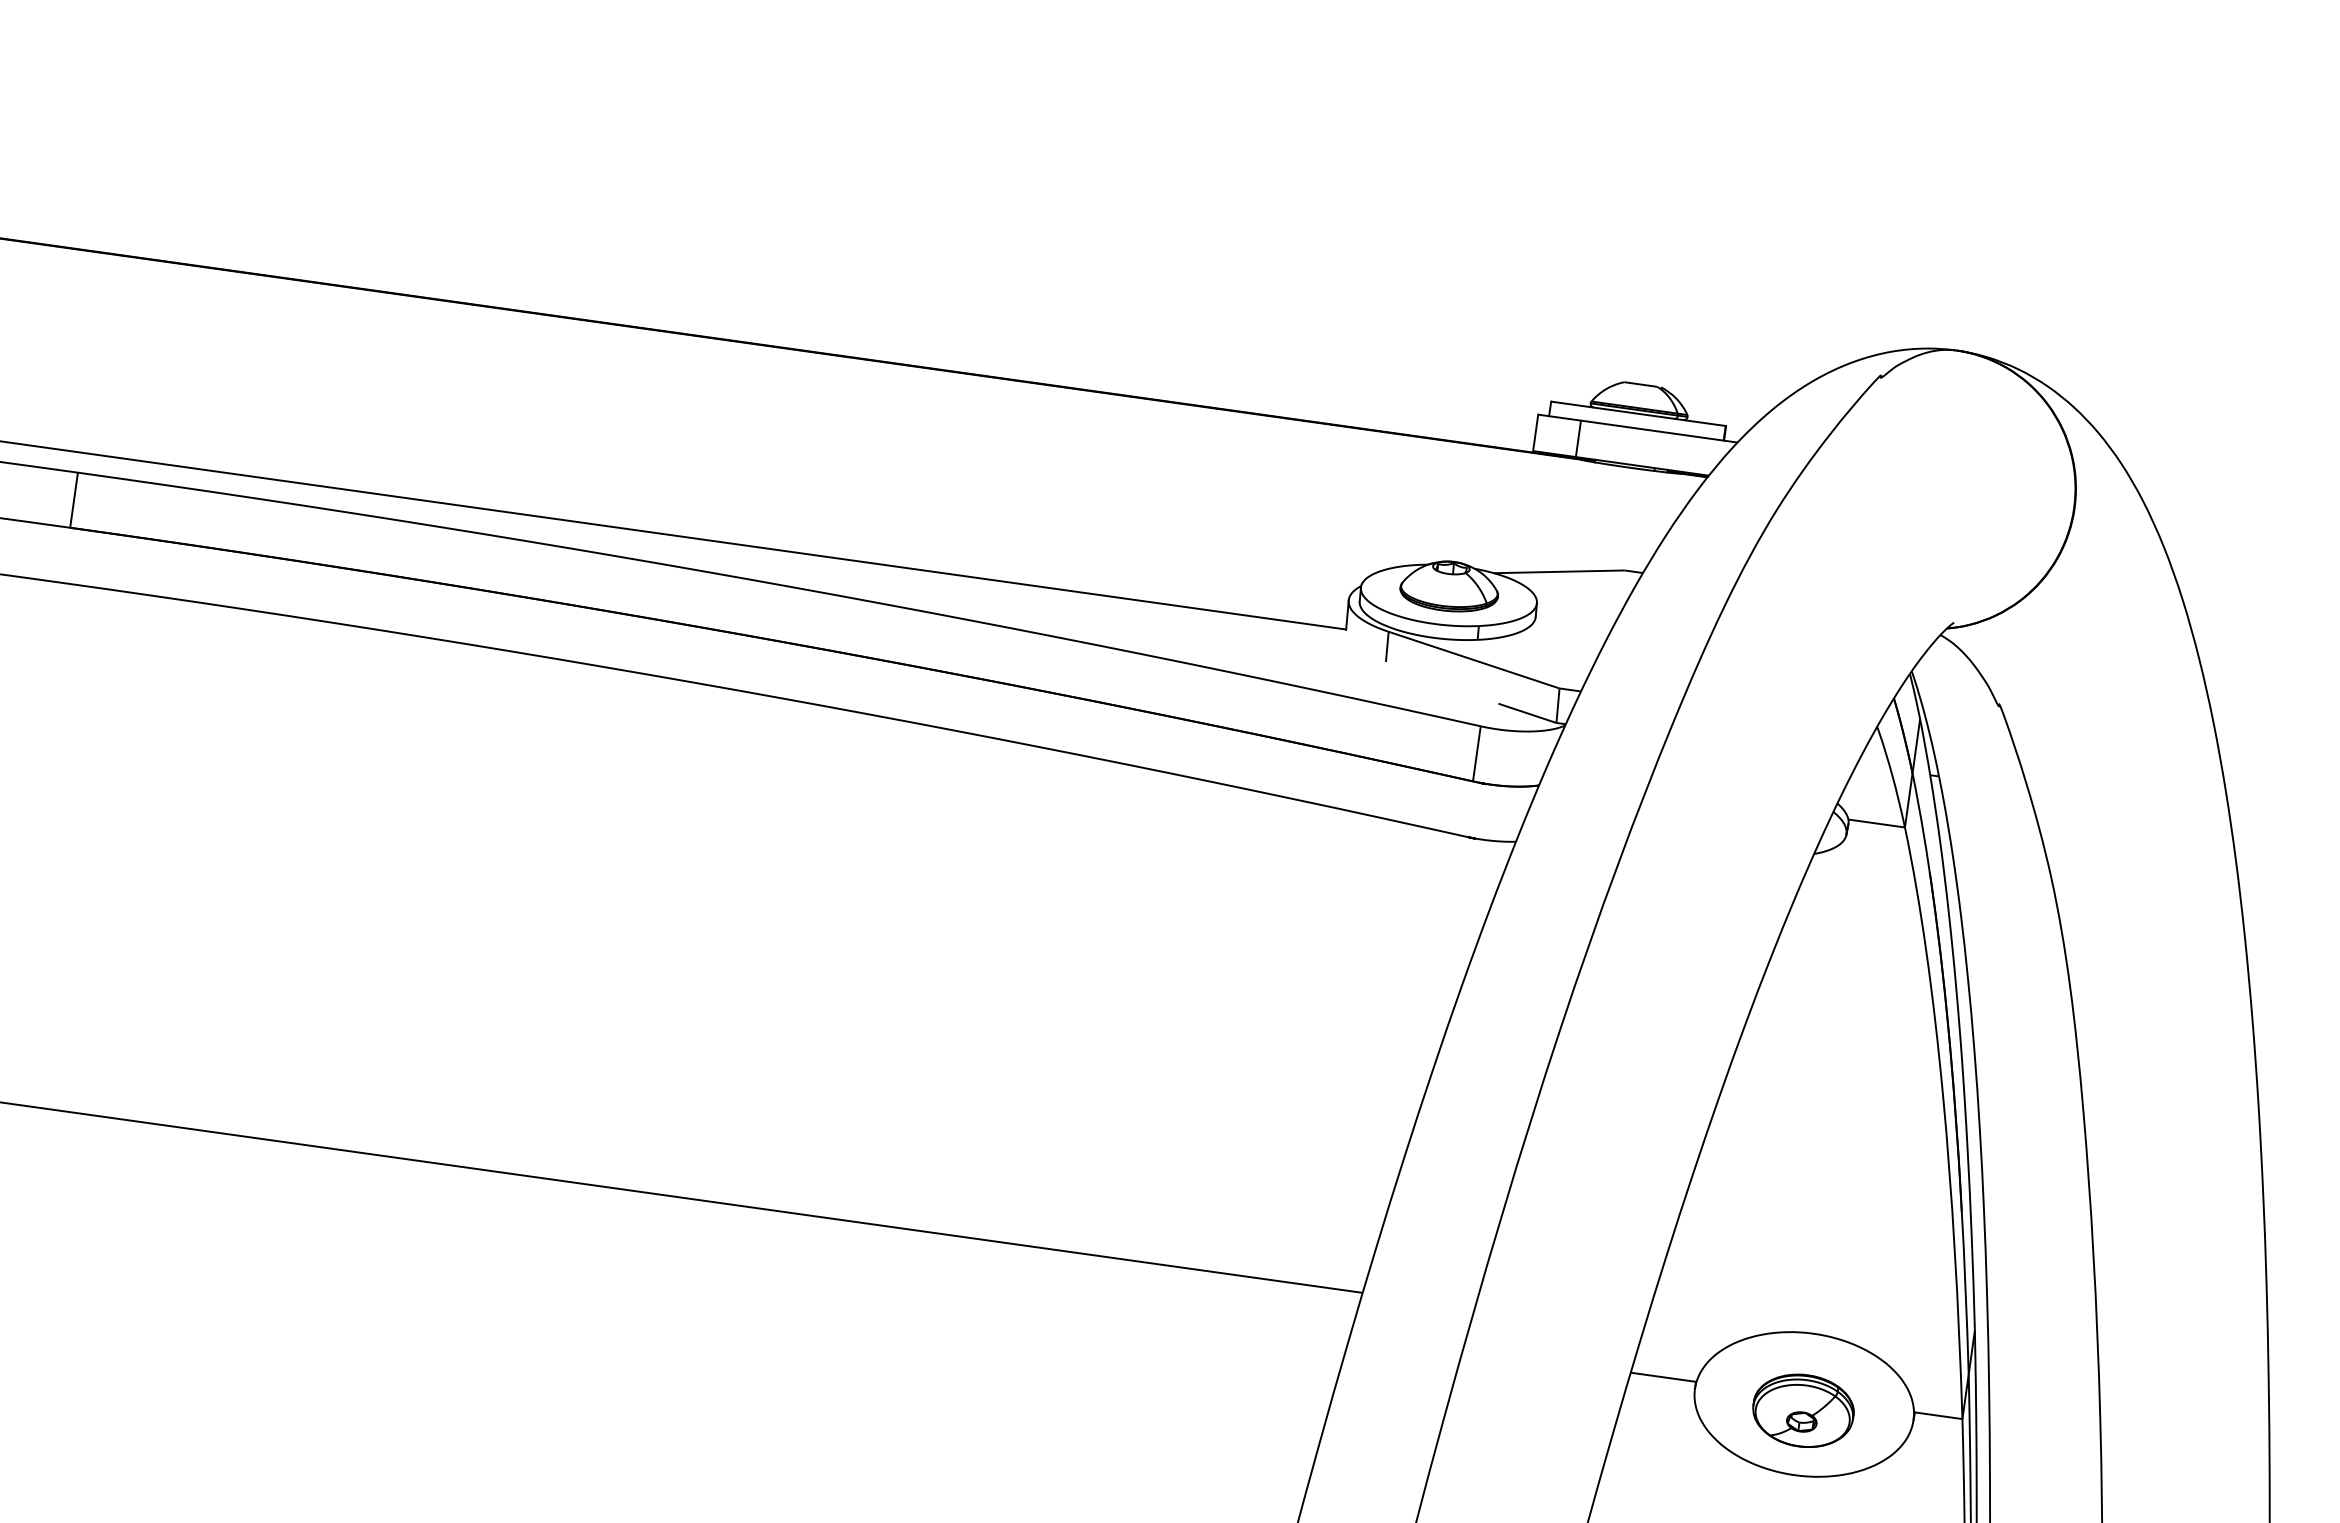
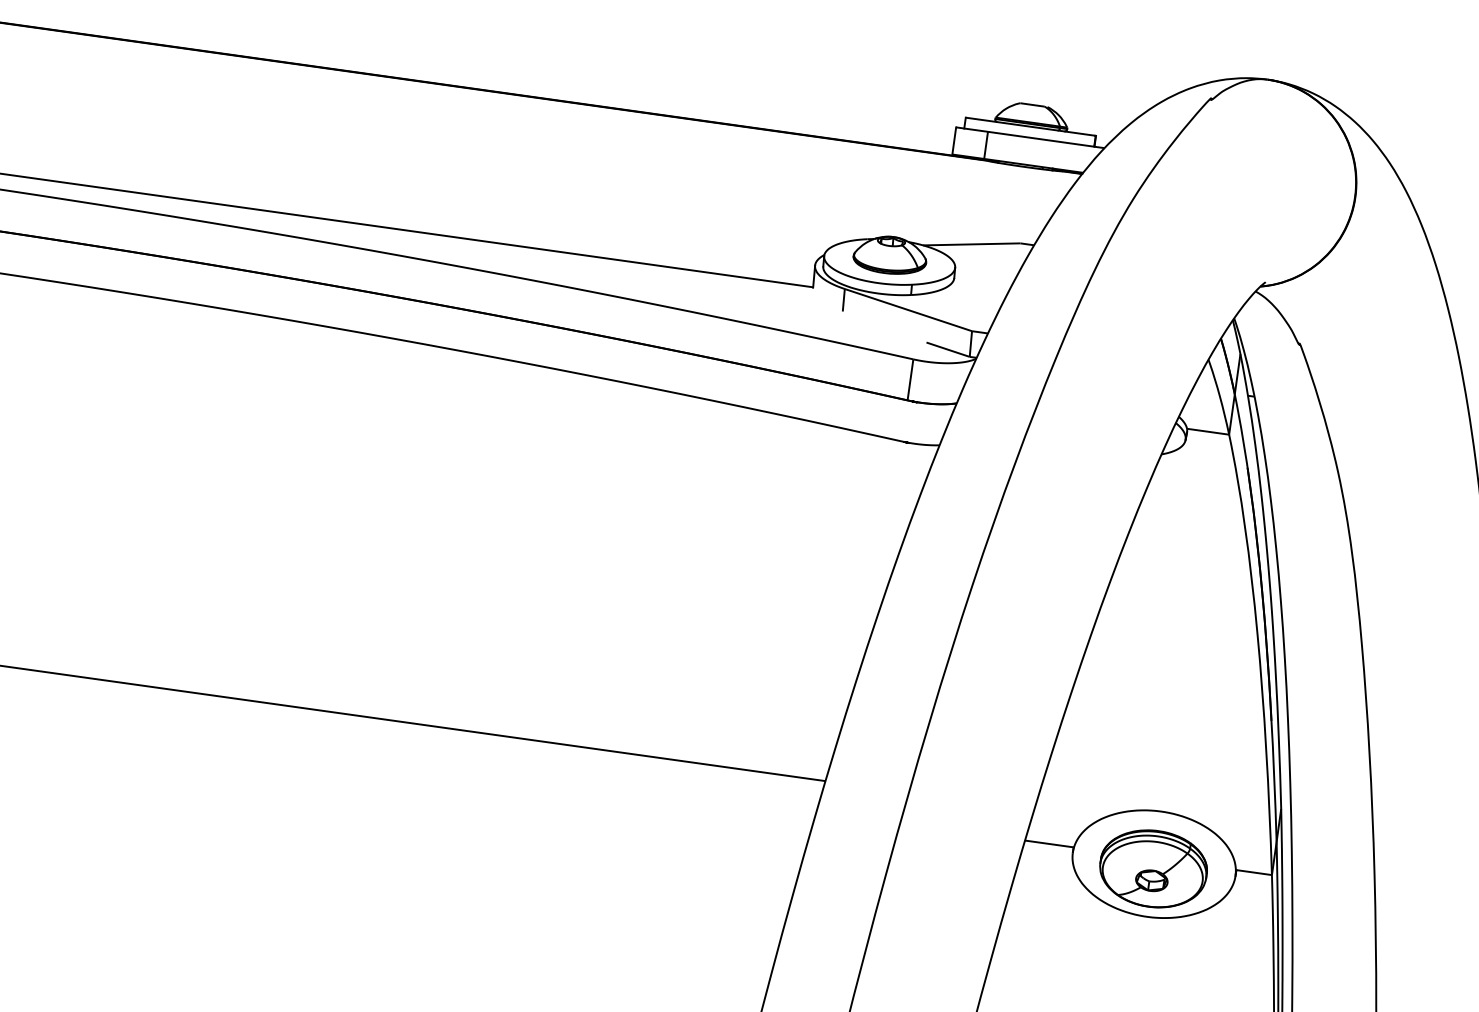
part: (1803, 1410) -> (1153, 868), size x1.43

